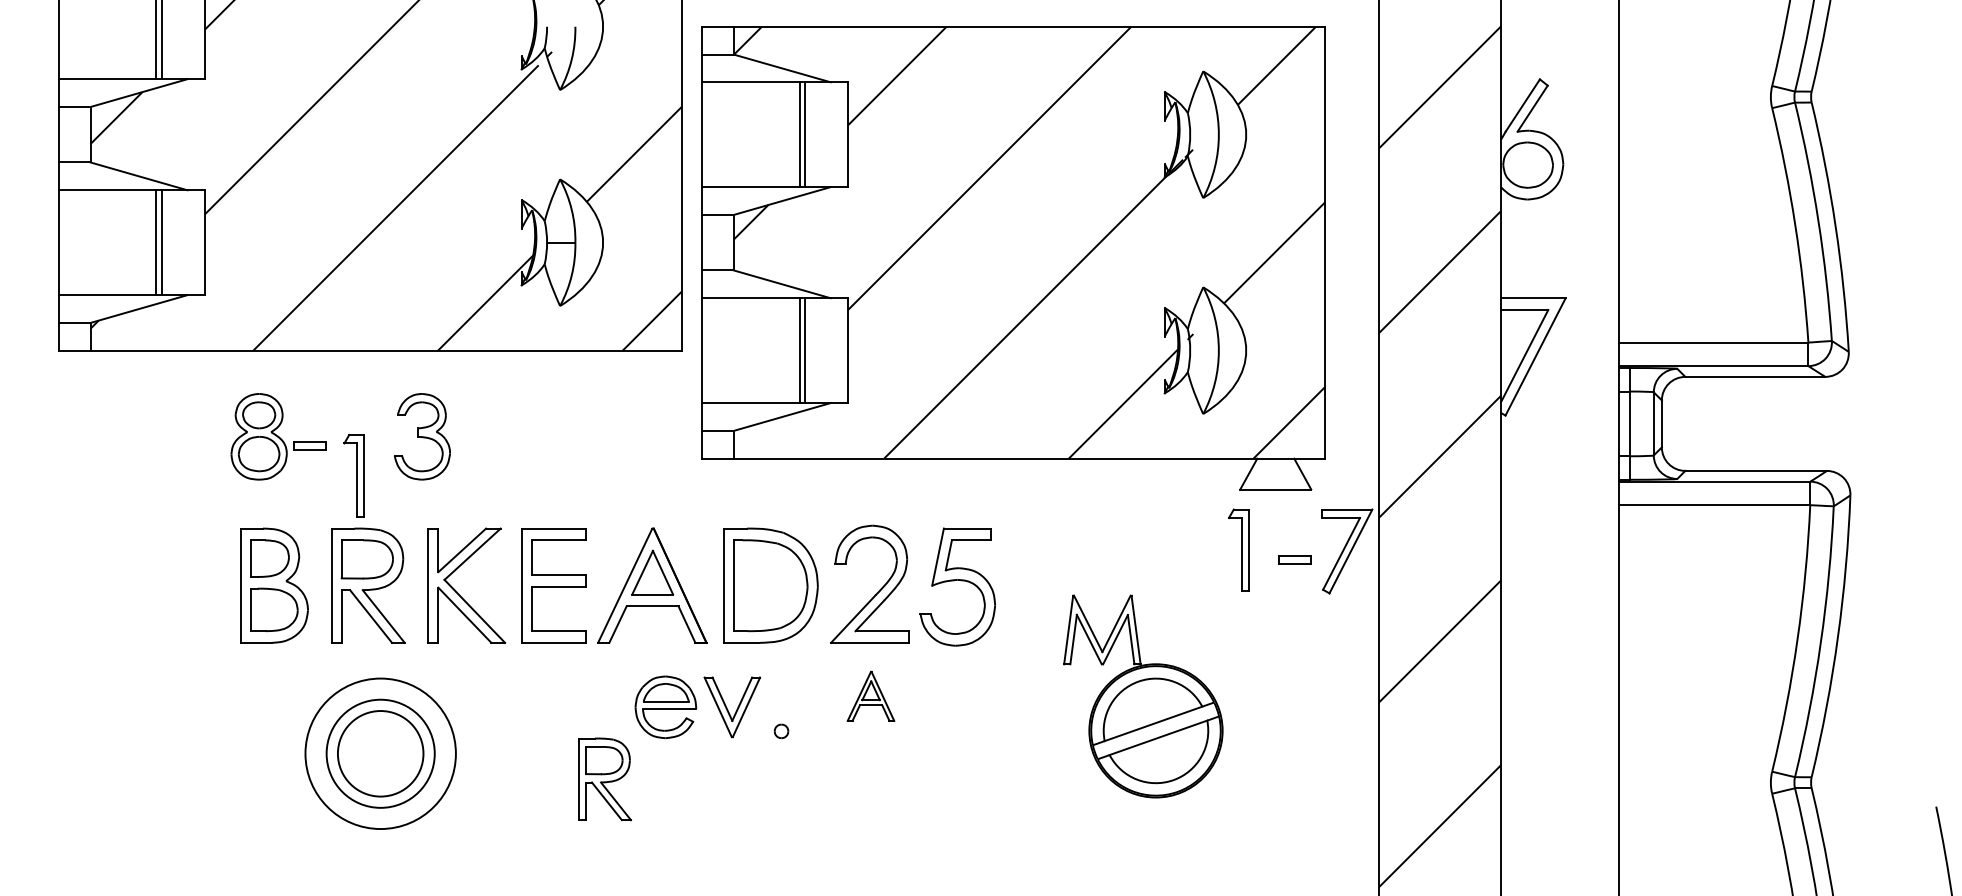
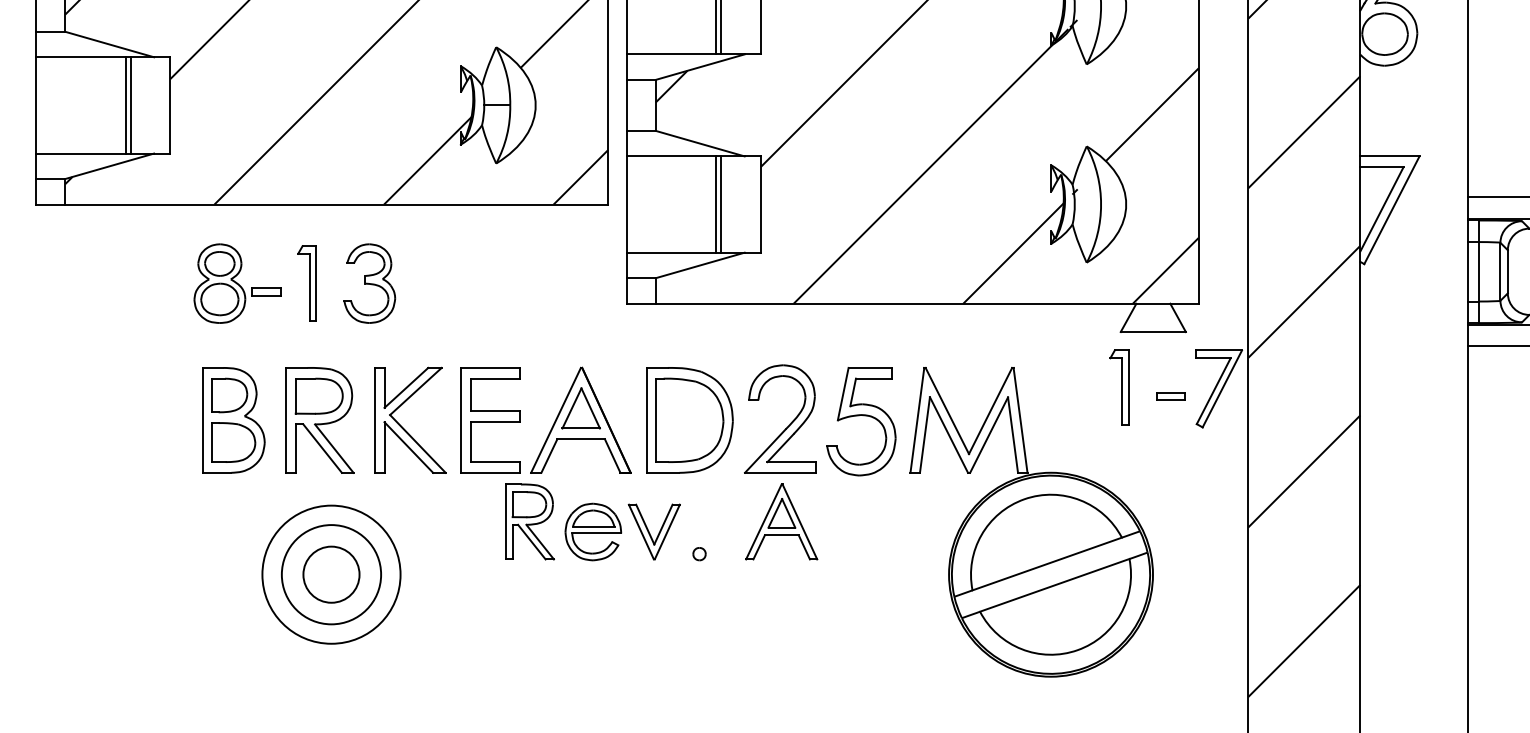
part: (353, 475) -> (306, 283), moved
part: (870, 696) -> (781, 522), size x1.67
part: (1143, 696) -> (1031, 522), size x1.67
circle: (380, 753) -> (331, 574), size x0.71
part: (605, 779) -> (530, 522), moved

